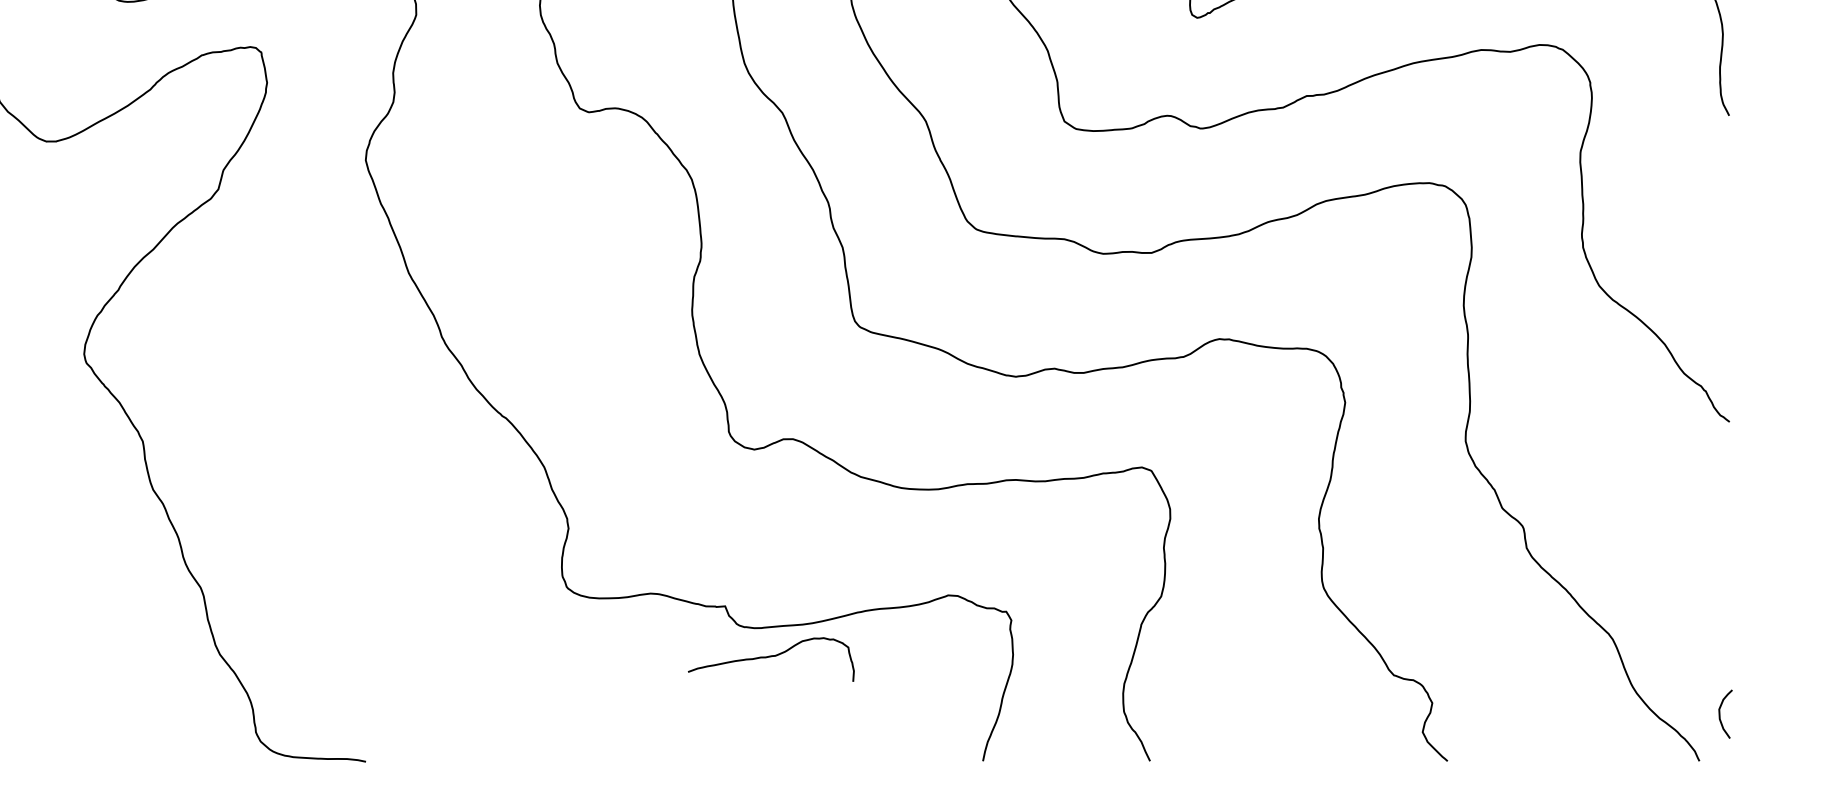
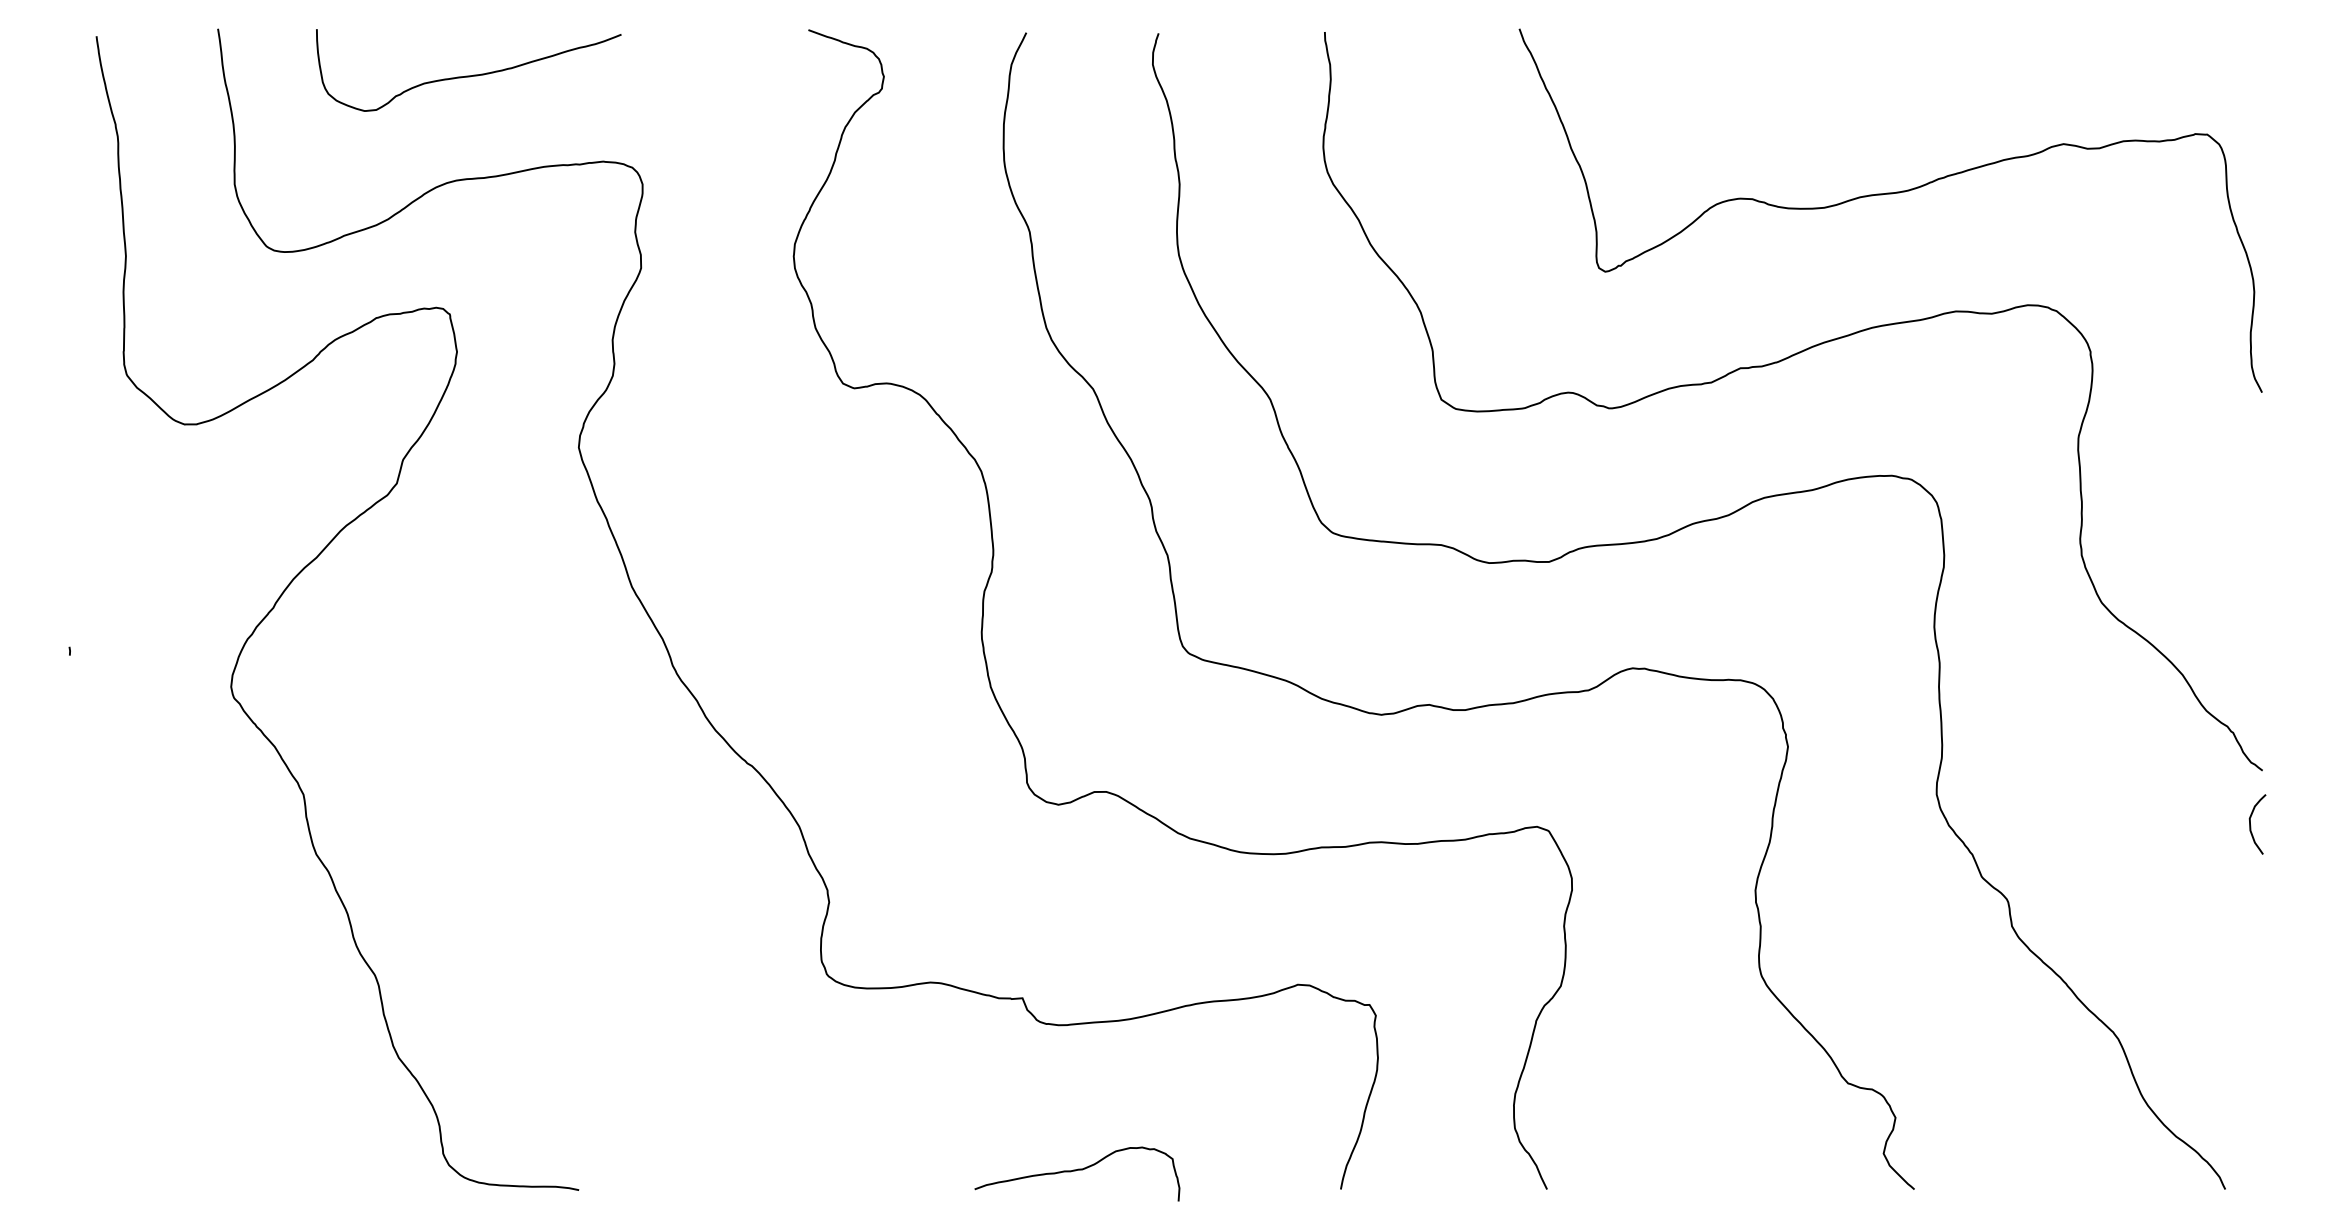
curve: (769, 657) -> (1075, 1171), moved
curve: (1720, 715) -> (2251, 825), moved

